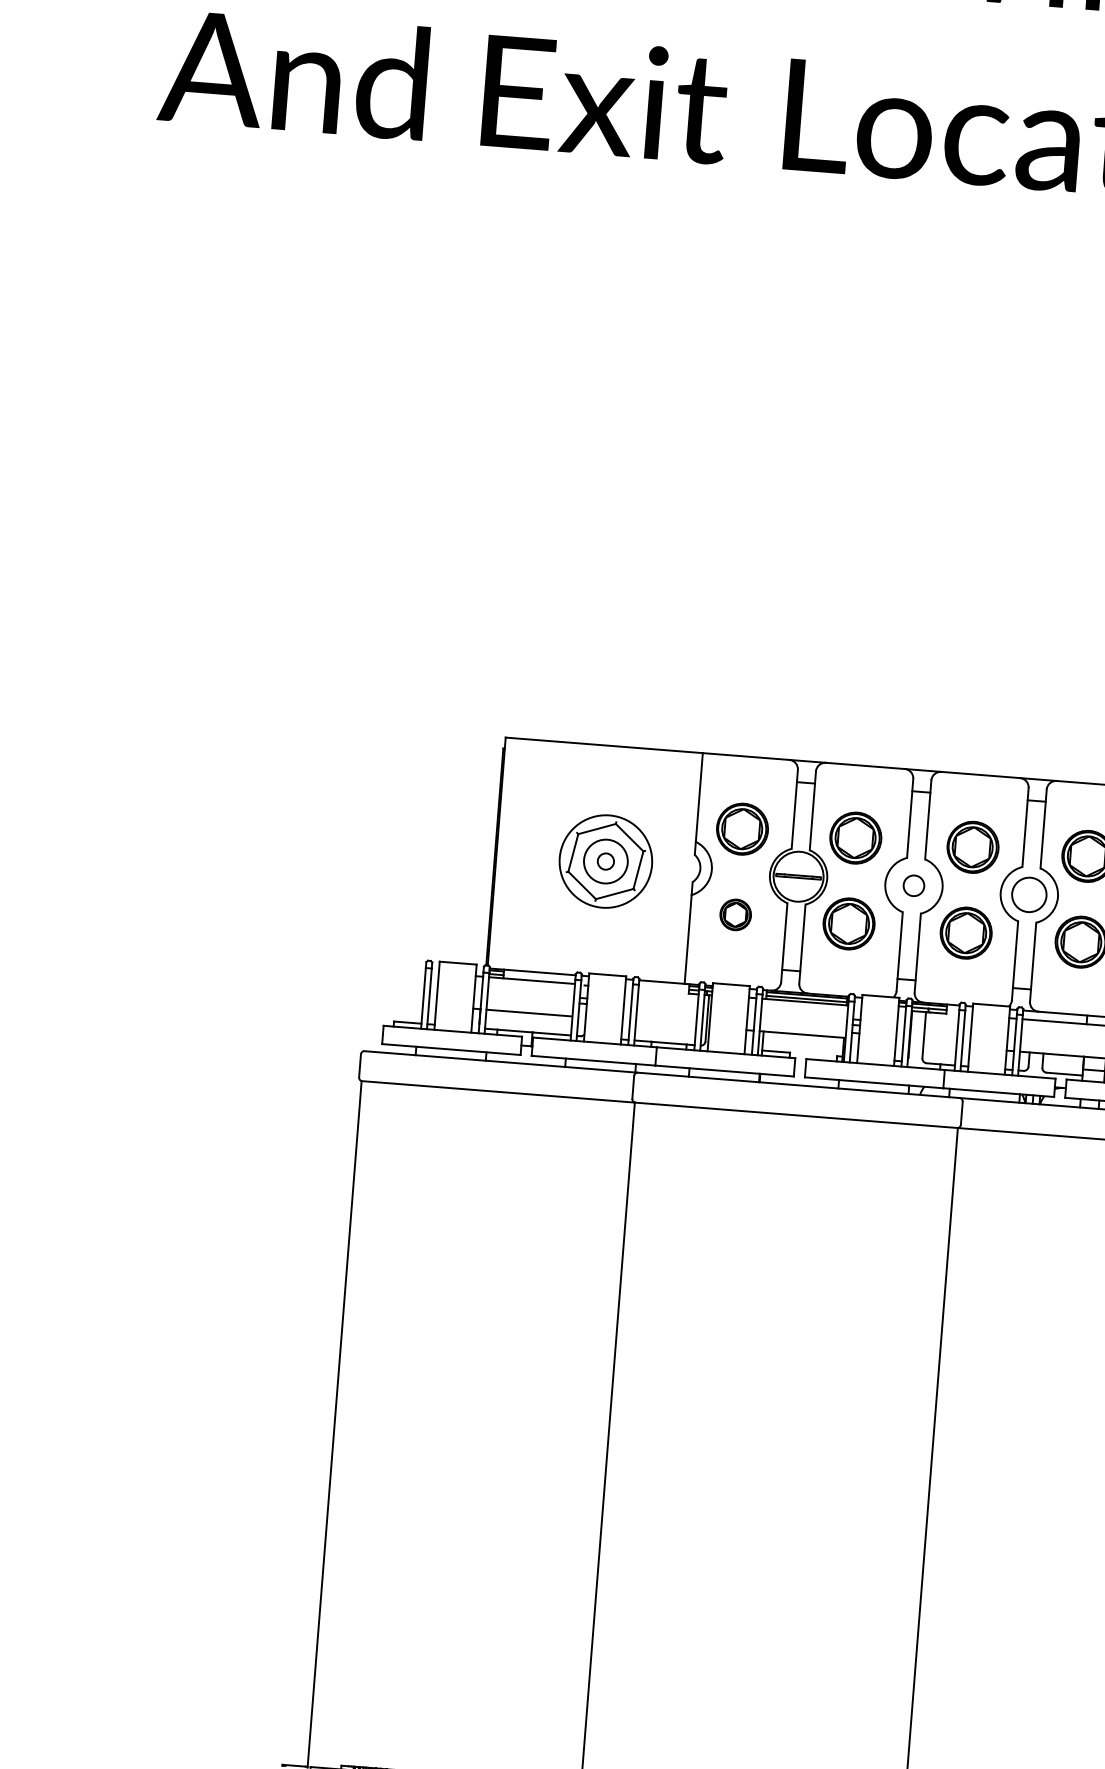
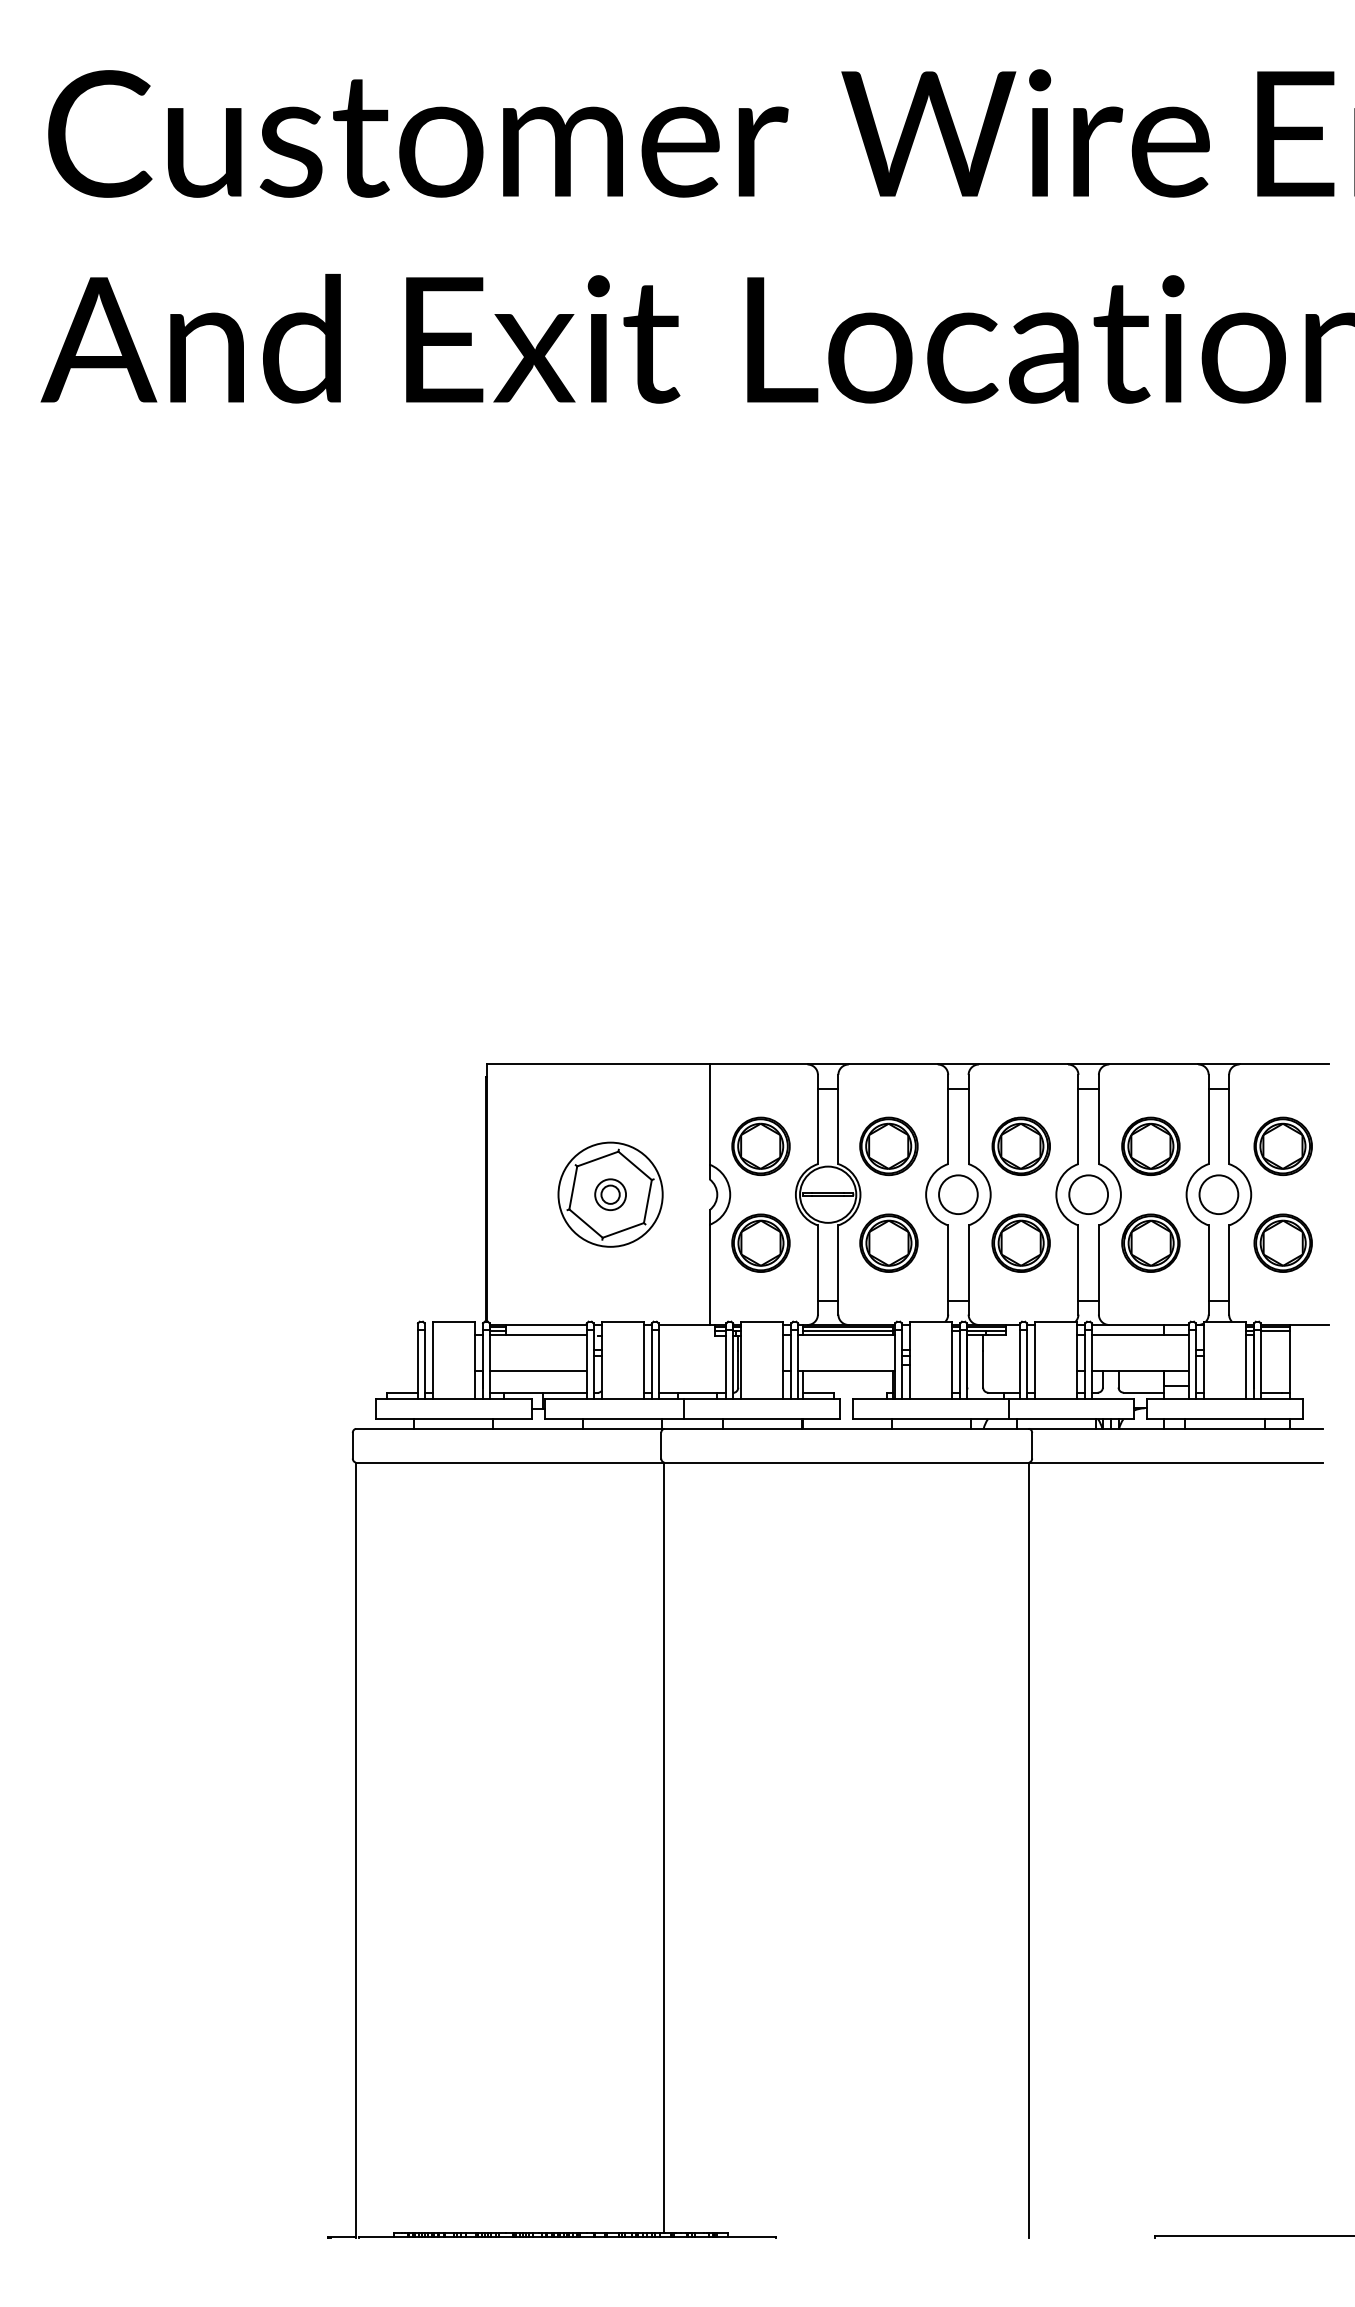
circle: (605, 861) -> (610, 1194), size x0.62
circle: (914, 885) -> (958, 1194), size x1.67
part: (735, 914) -> (760, 1242), size x1.67

